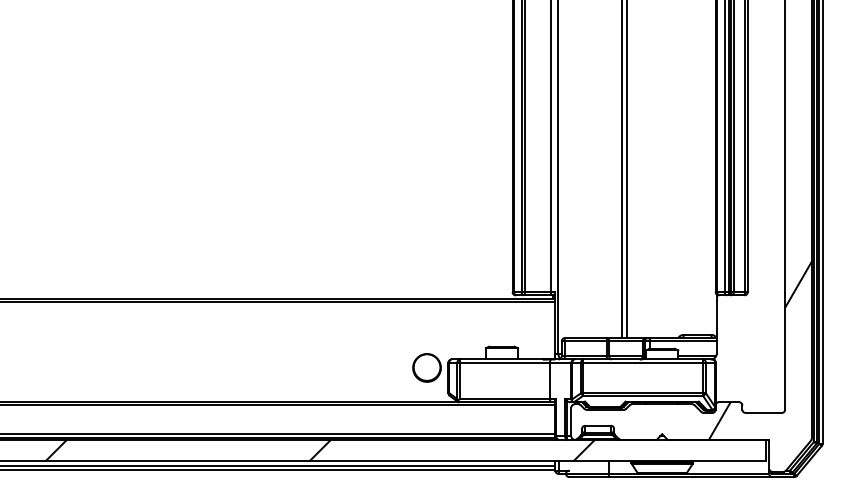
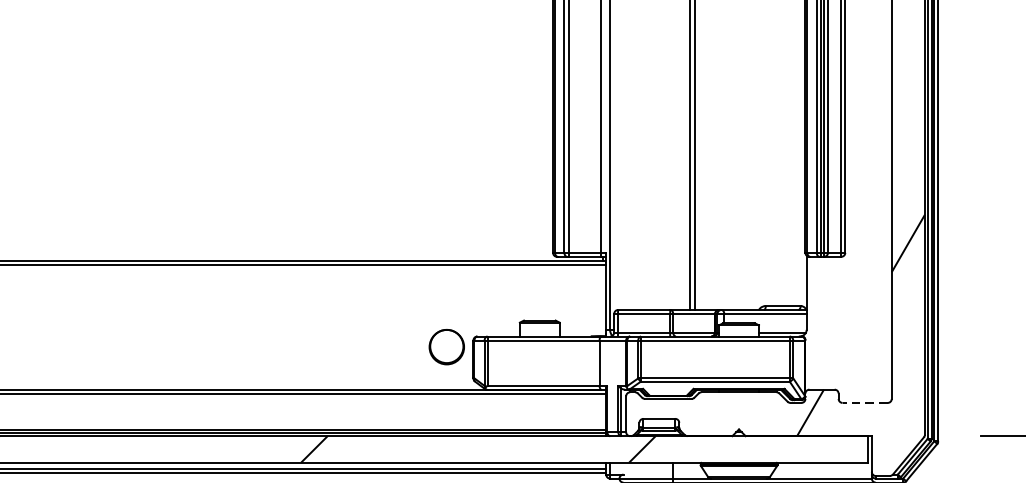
line: (763, 412) -> (864, 402), solid -> dashed

